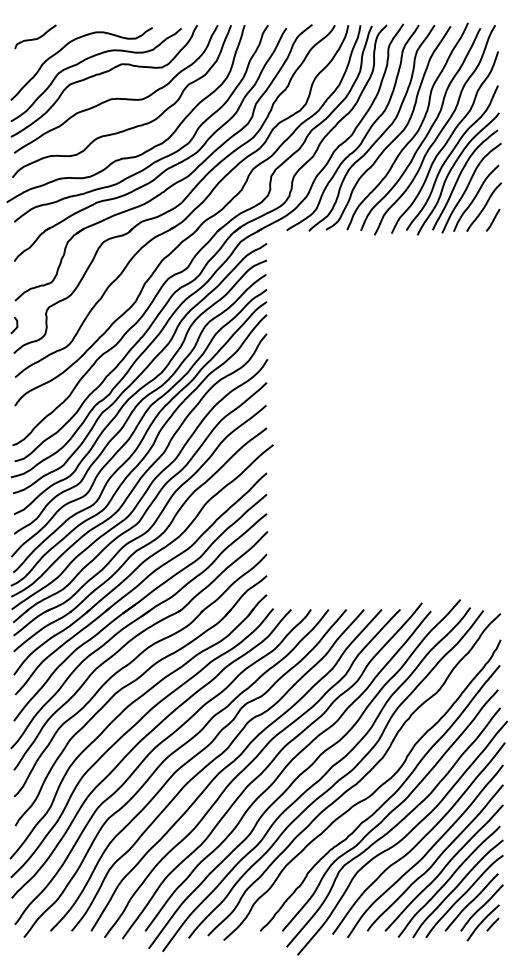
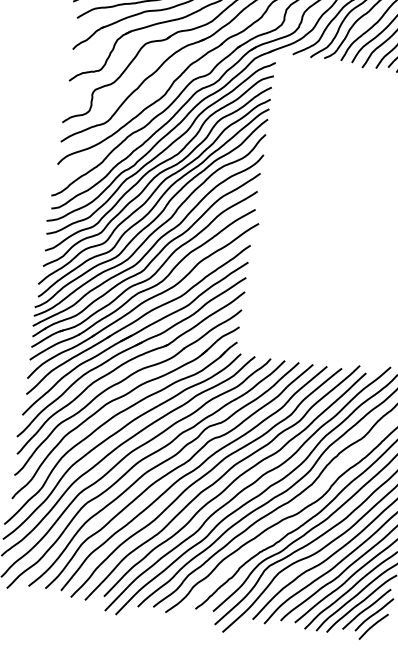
line: (16, 325) -> (67, 100), removed
line: (492, 924) -> (380, 629), removed

